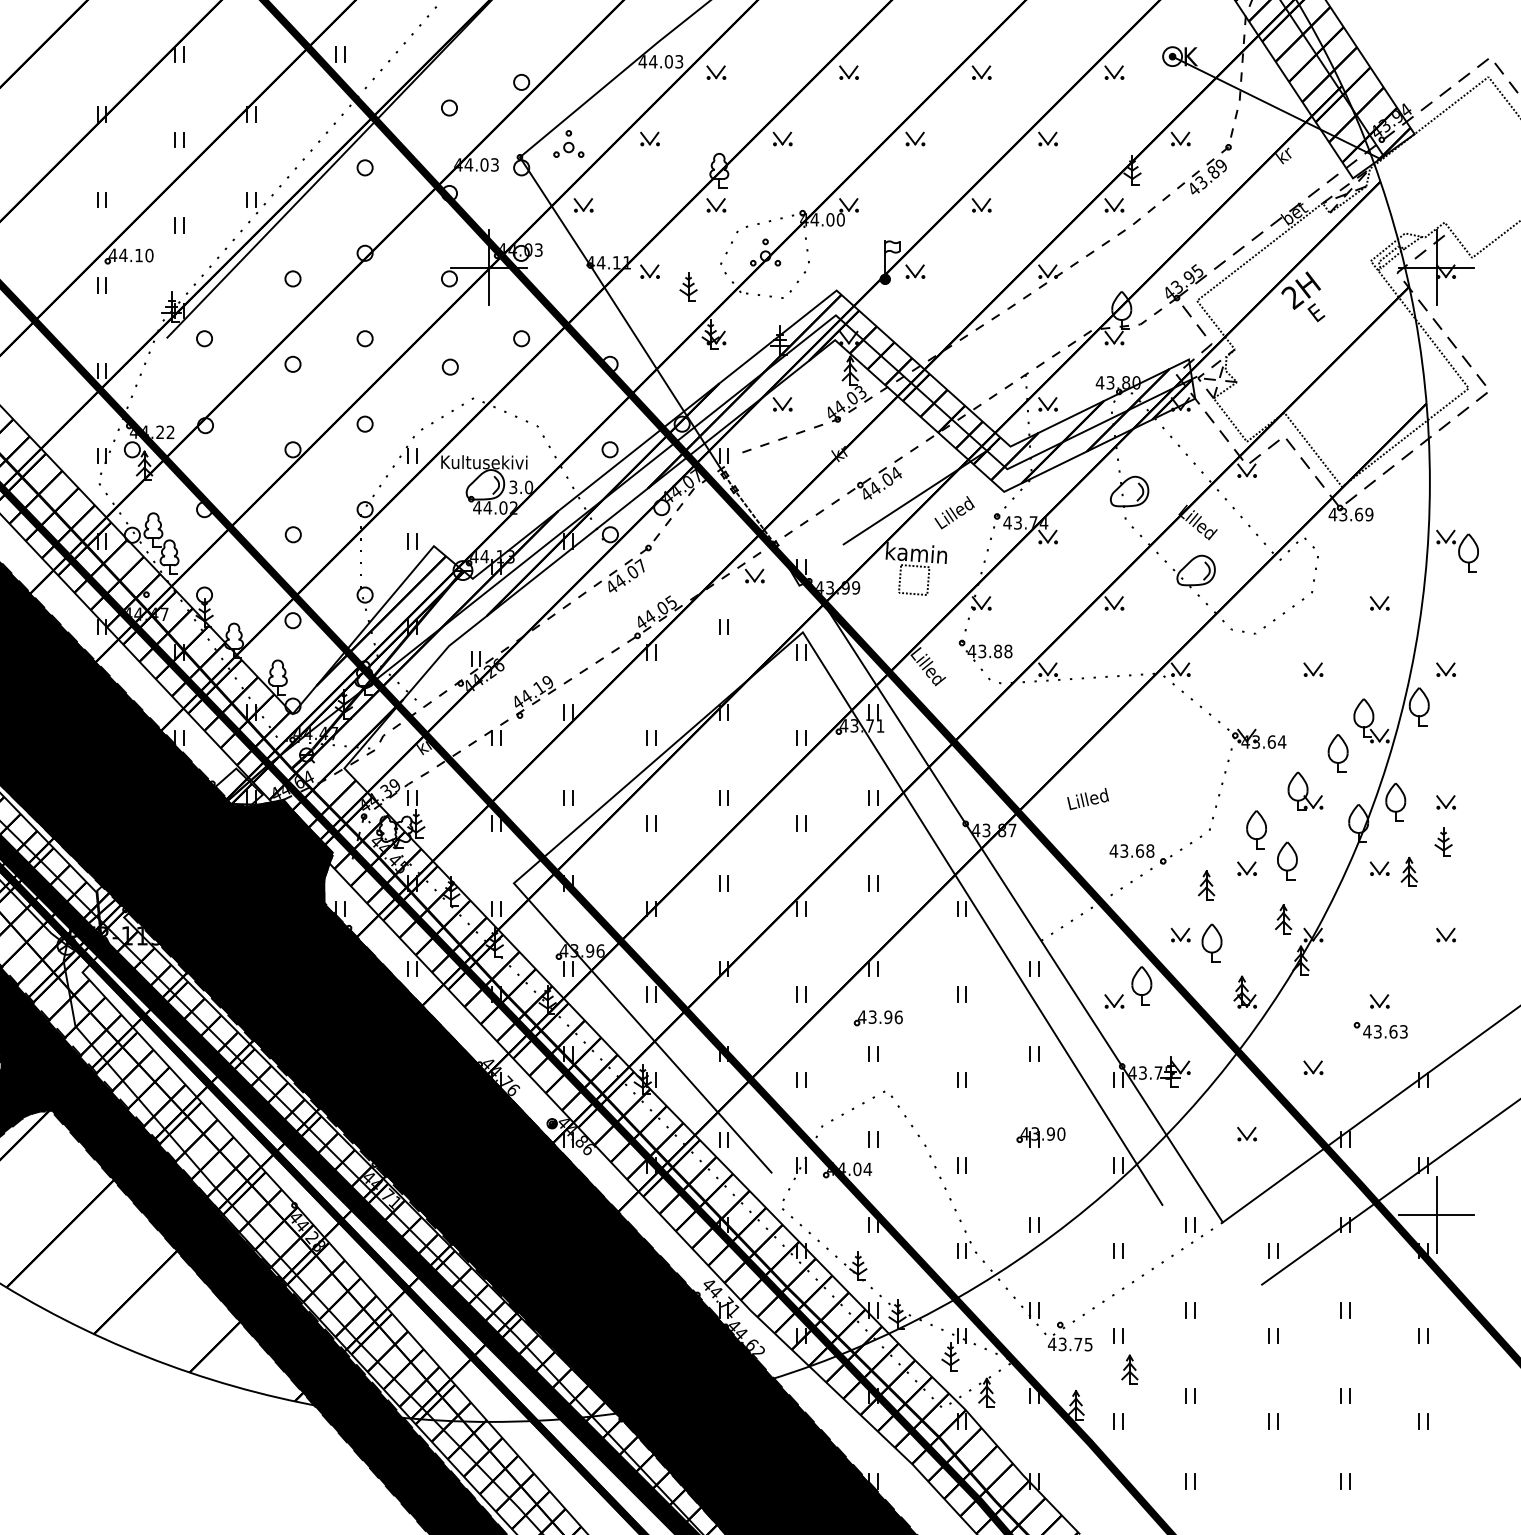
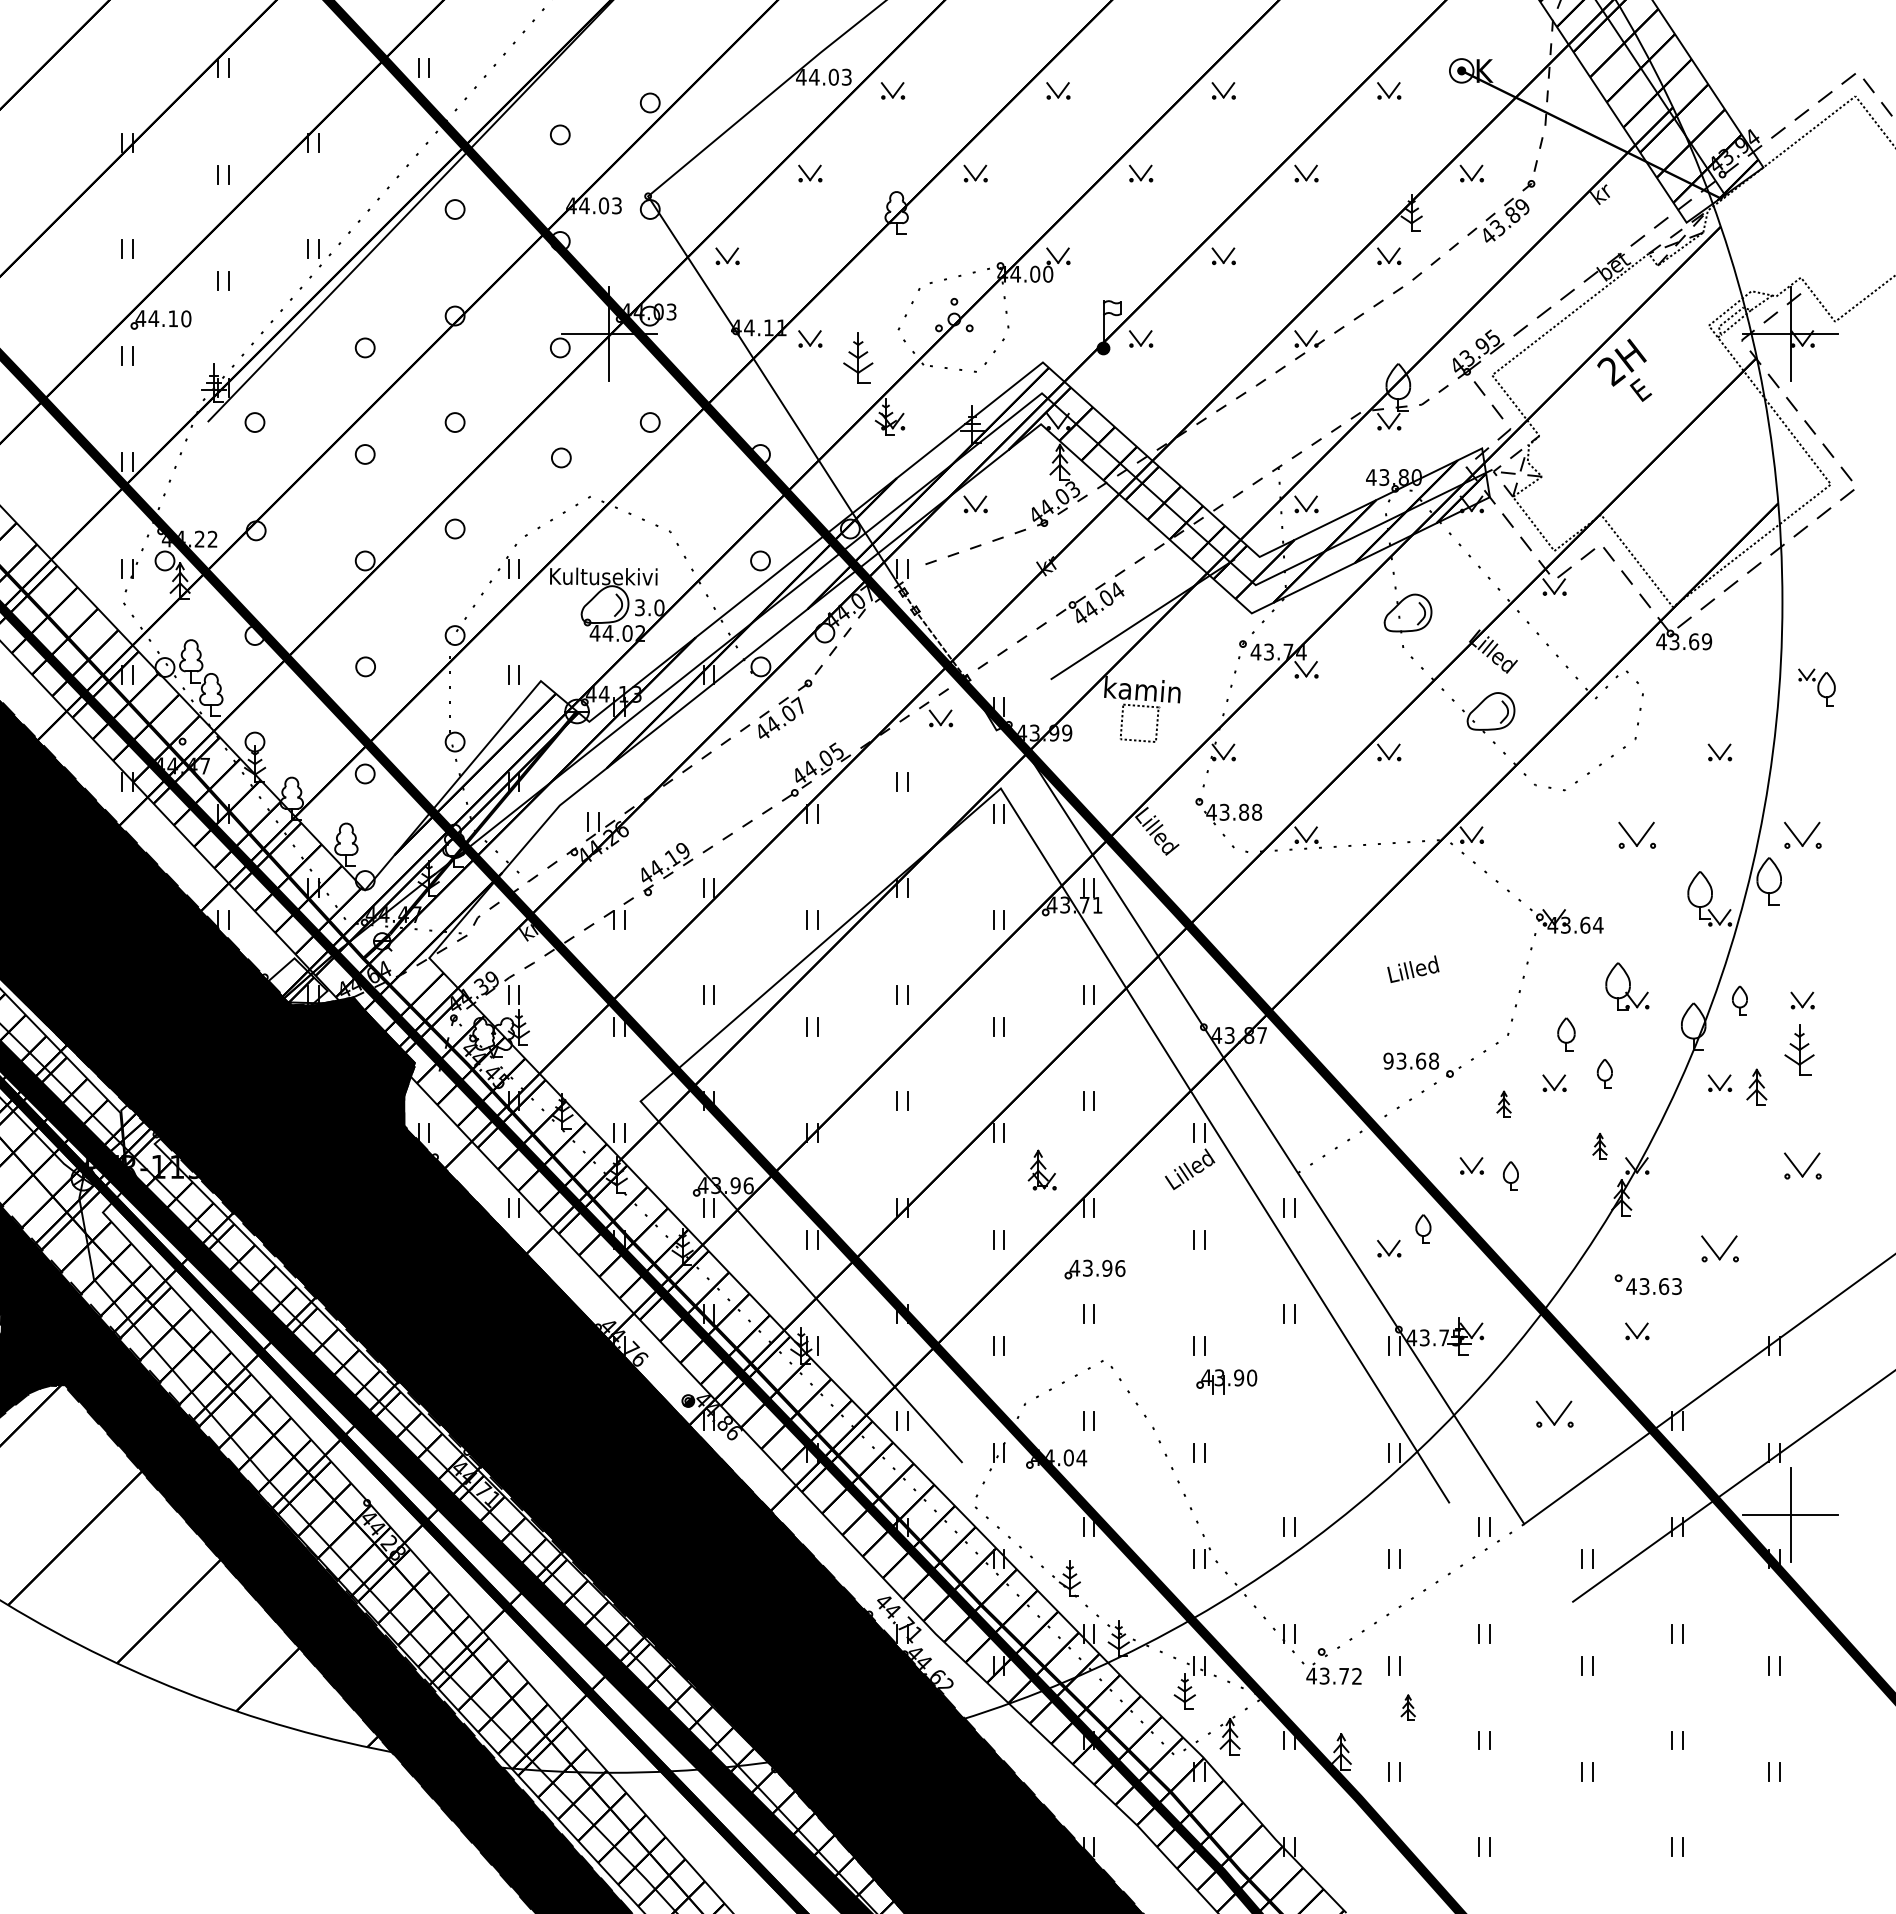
part: (568, 143) -> (708, 179), removed
part: (715, 205) -> (892, 256), removed
part: (688, 287) -> (858, 358), size x1.4
text: (954, 511) -> (1189, 1168), moved
part: (1457, 551) -> (1816, 687), size x0.7
part: (1313, 669) -> (1637, 834), size x1.6
part: (1445, 669) -> (1802, 834), size x1.6
part: (1337, 753) -> (1667, 939), removed
text: (1088, 798) -> (1413, 968), moved
part: (1395, 802) -> (1739, 1000), size x0.6
part: (1256, 829) -> (1566, 1034), size x0.7
part: (1443, 841) -> (1799, 1049), size x1.4
text: (1113, 850) -> (1388, 1060), 43.68 -> 93.68
part: (1287, 860) -> (1604, 1073), size x0.6
part: (1206, 885) -> (1503, 1103), size x0.7
part: (1283, 918) -> (1599, 1145), size x0.7
part: (1445, 934) -> (1802, 1165), size x1.6
part: (1211, 942) -> (1510, 1175), size x0.6
part: (1141, 985) -> (1423, 1228), size x0.6
part: (1244, 991) -> (1041, 1169), moved
part: (1379, 1001) -> (1719, 1248), size x1.6
part: (1380, 1030) -> (1647, 1284), moved
part: (1247, 1133) -> (1554, 1413), size x1.6
part: (1040, 1136) -> (1226, 1381), moved
text: (1088, 1343) -> (1356, 1675), 43.75 -> 43.72
part: (1129, 1369) -> (1407, 1707), size x0.7

